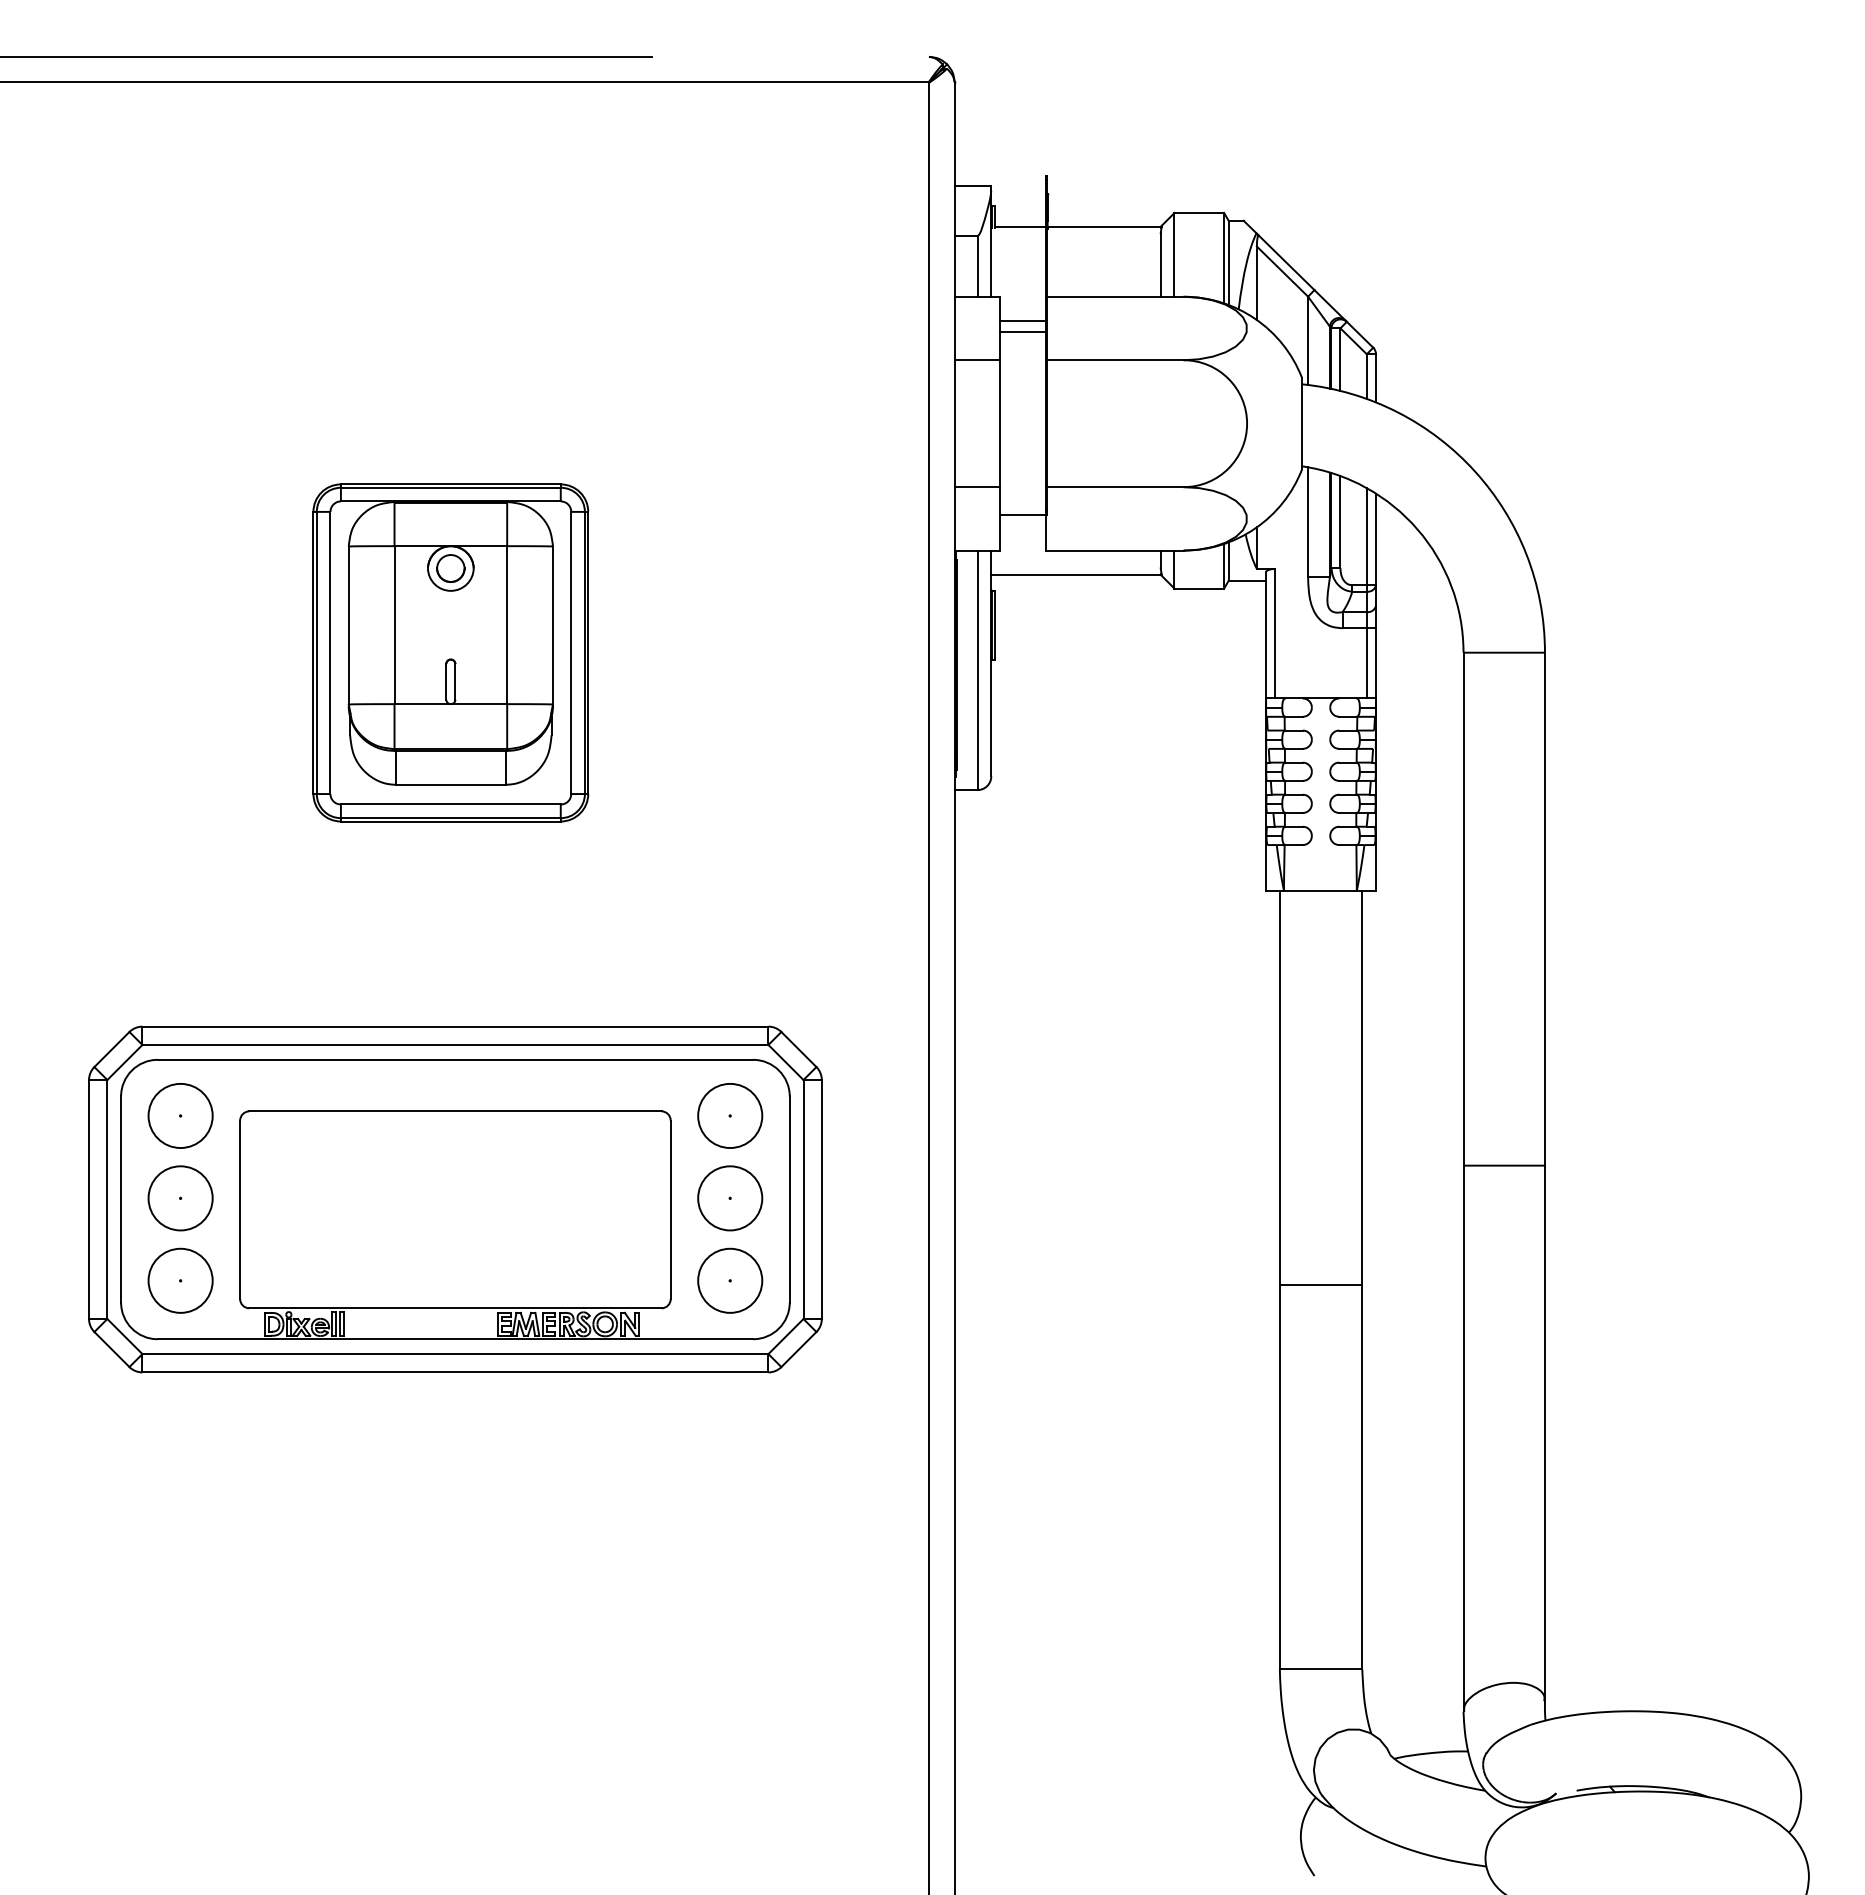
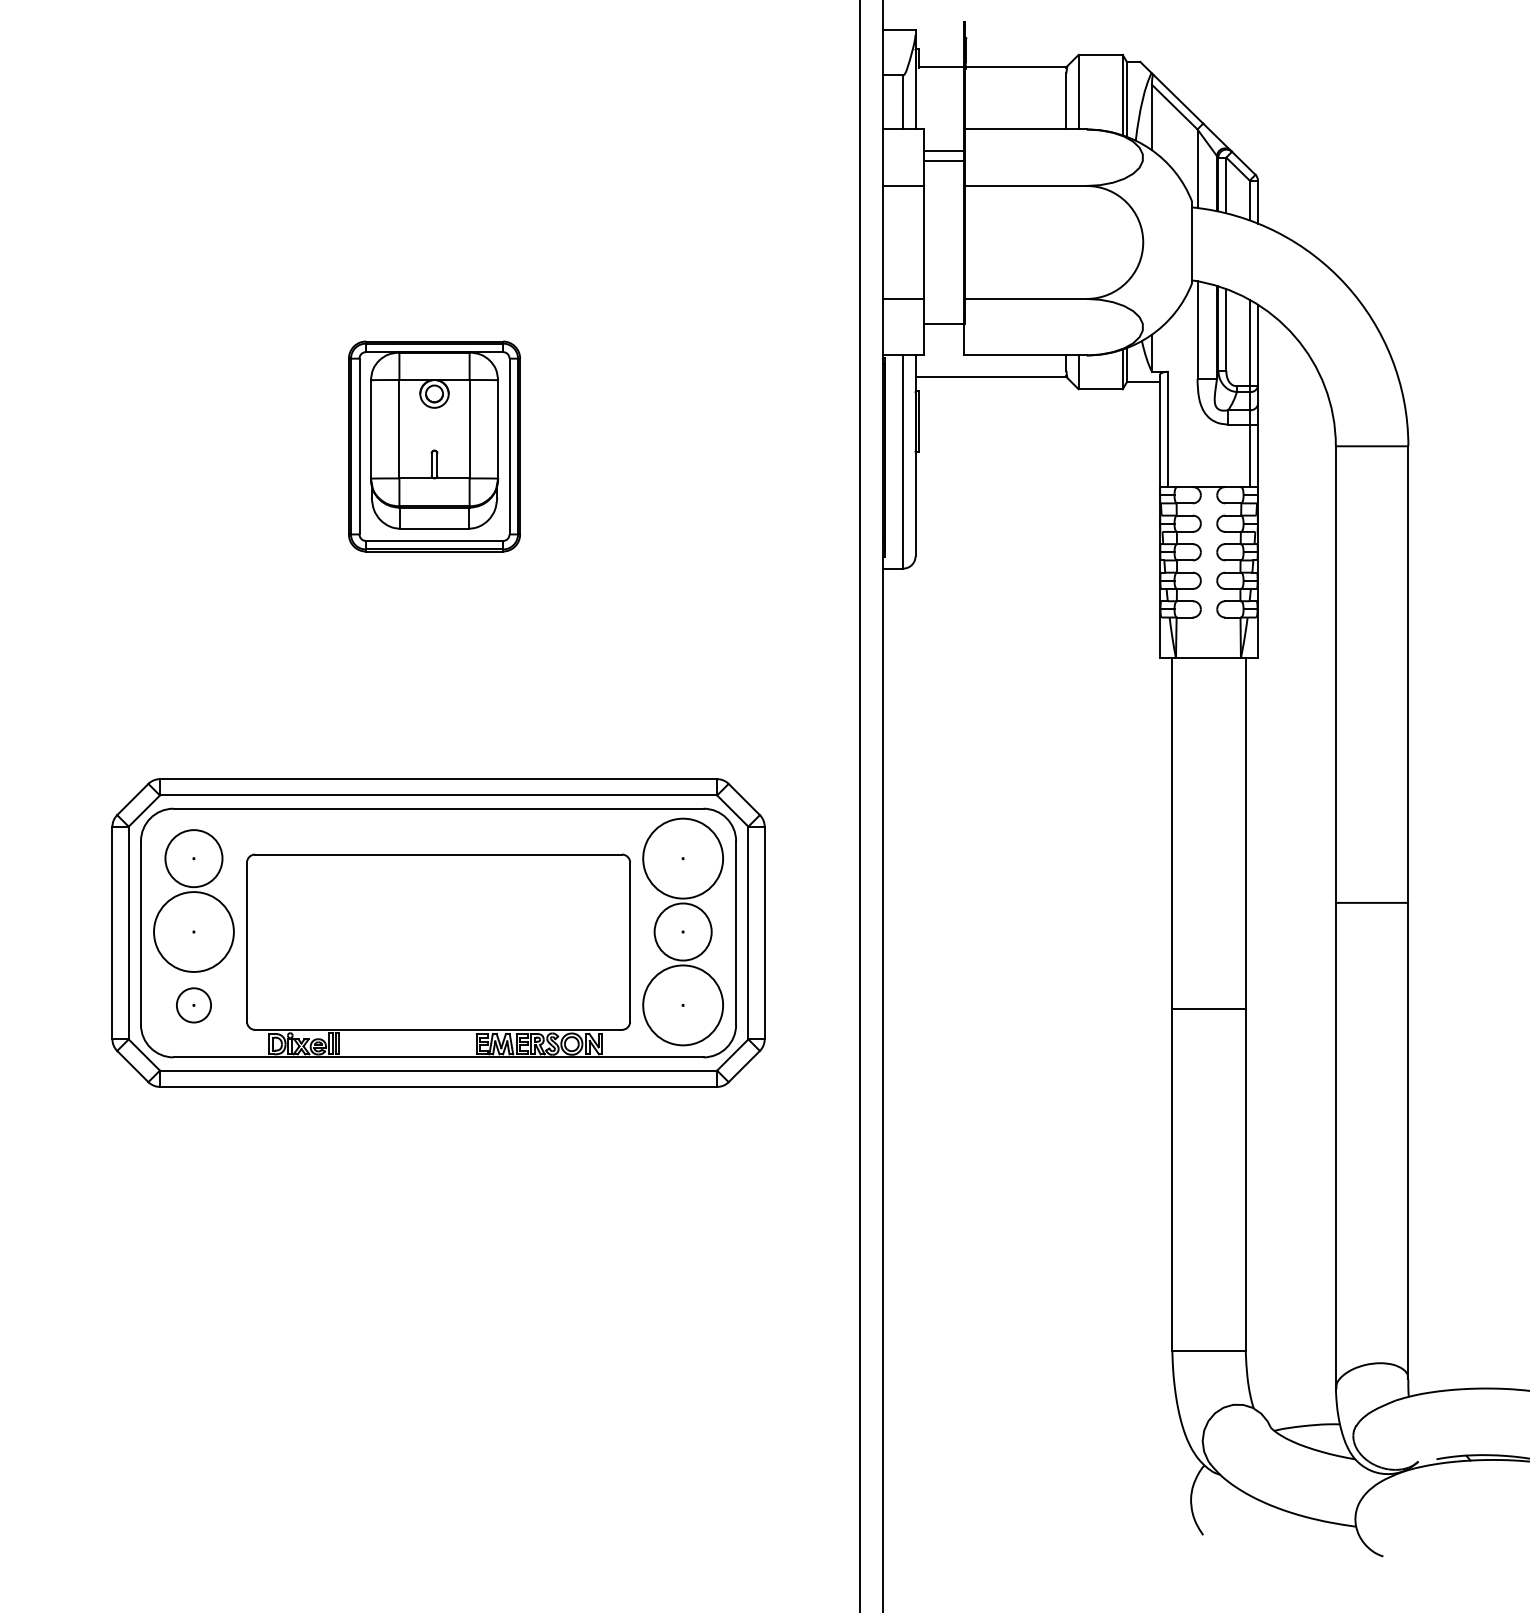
part: (450, 652) -> (434, 446), size x0.7
circle: (730, 1115) -> (683, 858), size x1.4
circle: (180, 1198) -> (193, 932), size x1.4
circle: (180, 1280) -> (193, 1005), size x0.6
circle: (730, 1280) -> (683, 1005), size x1.4

